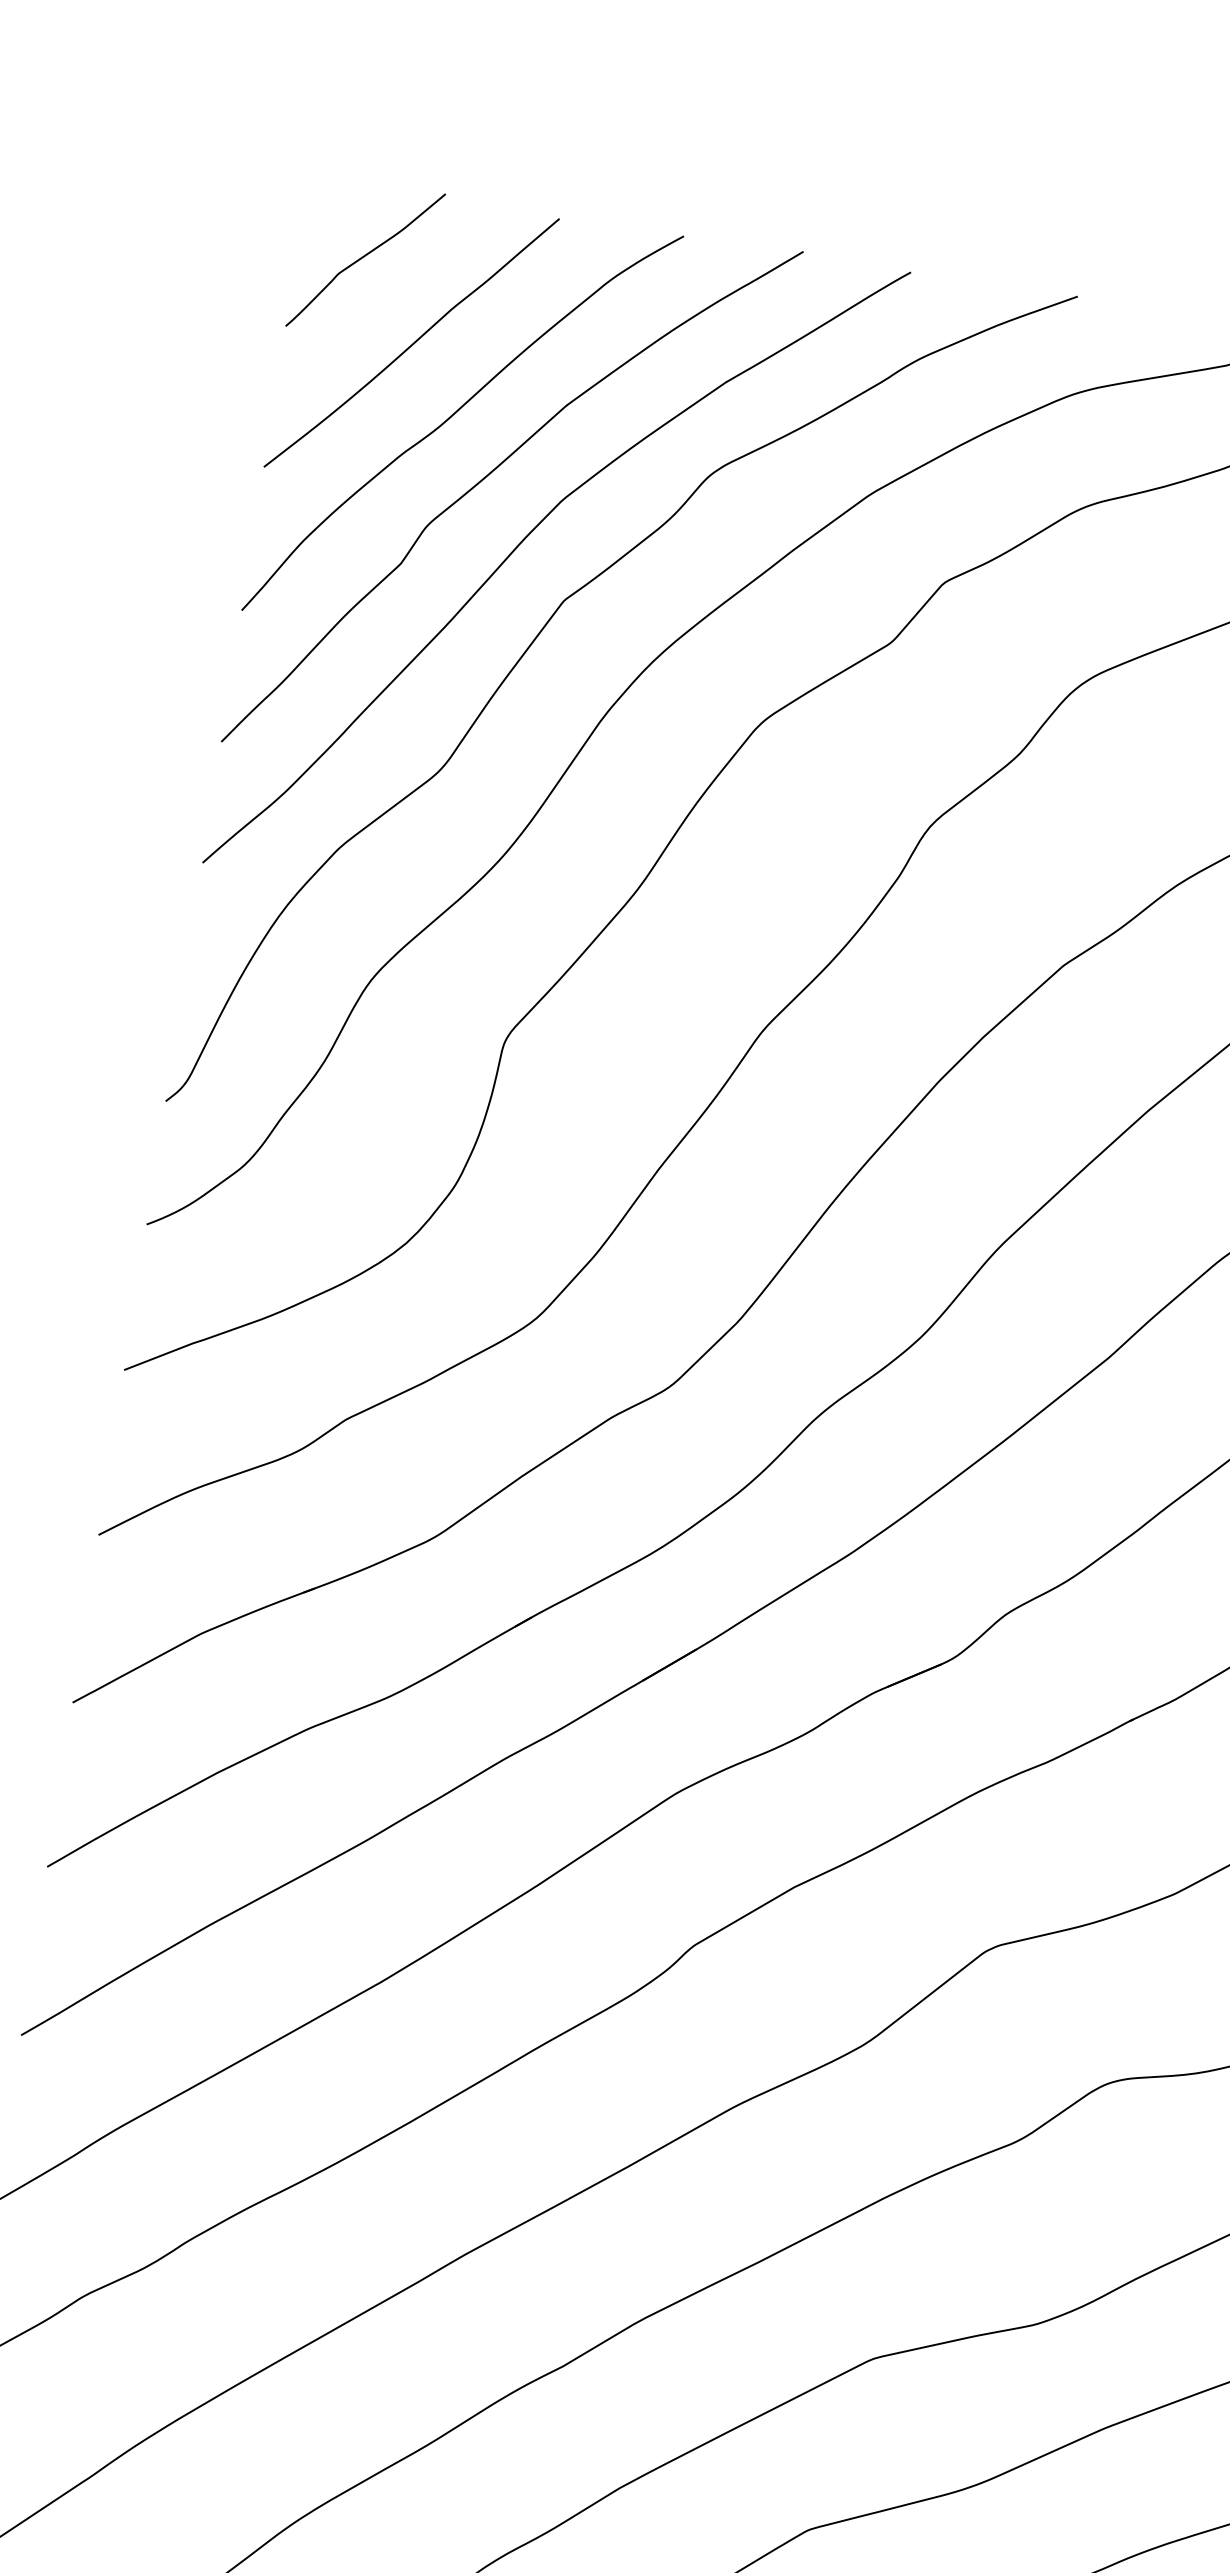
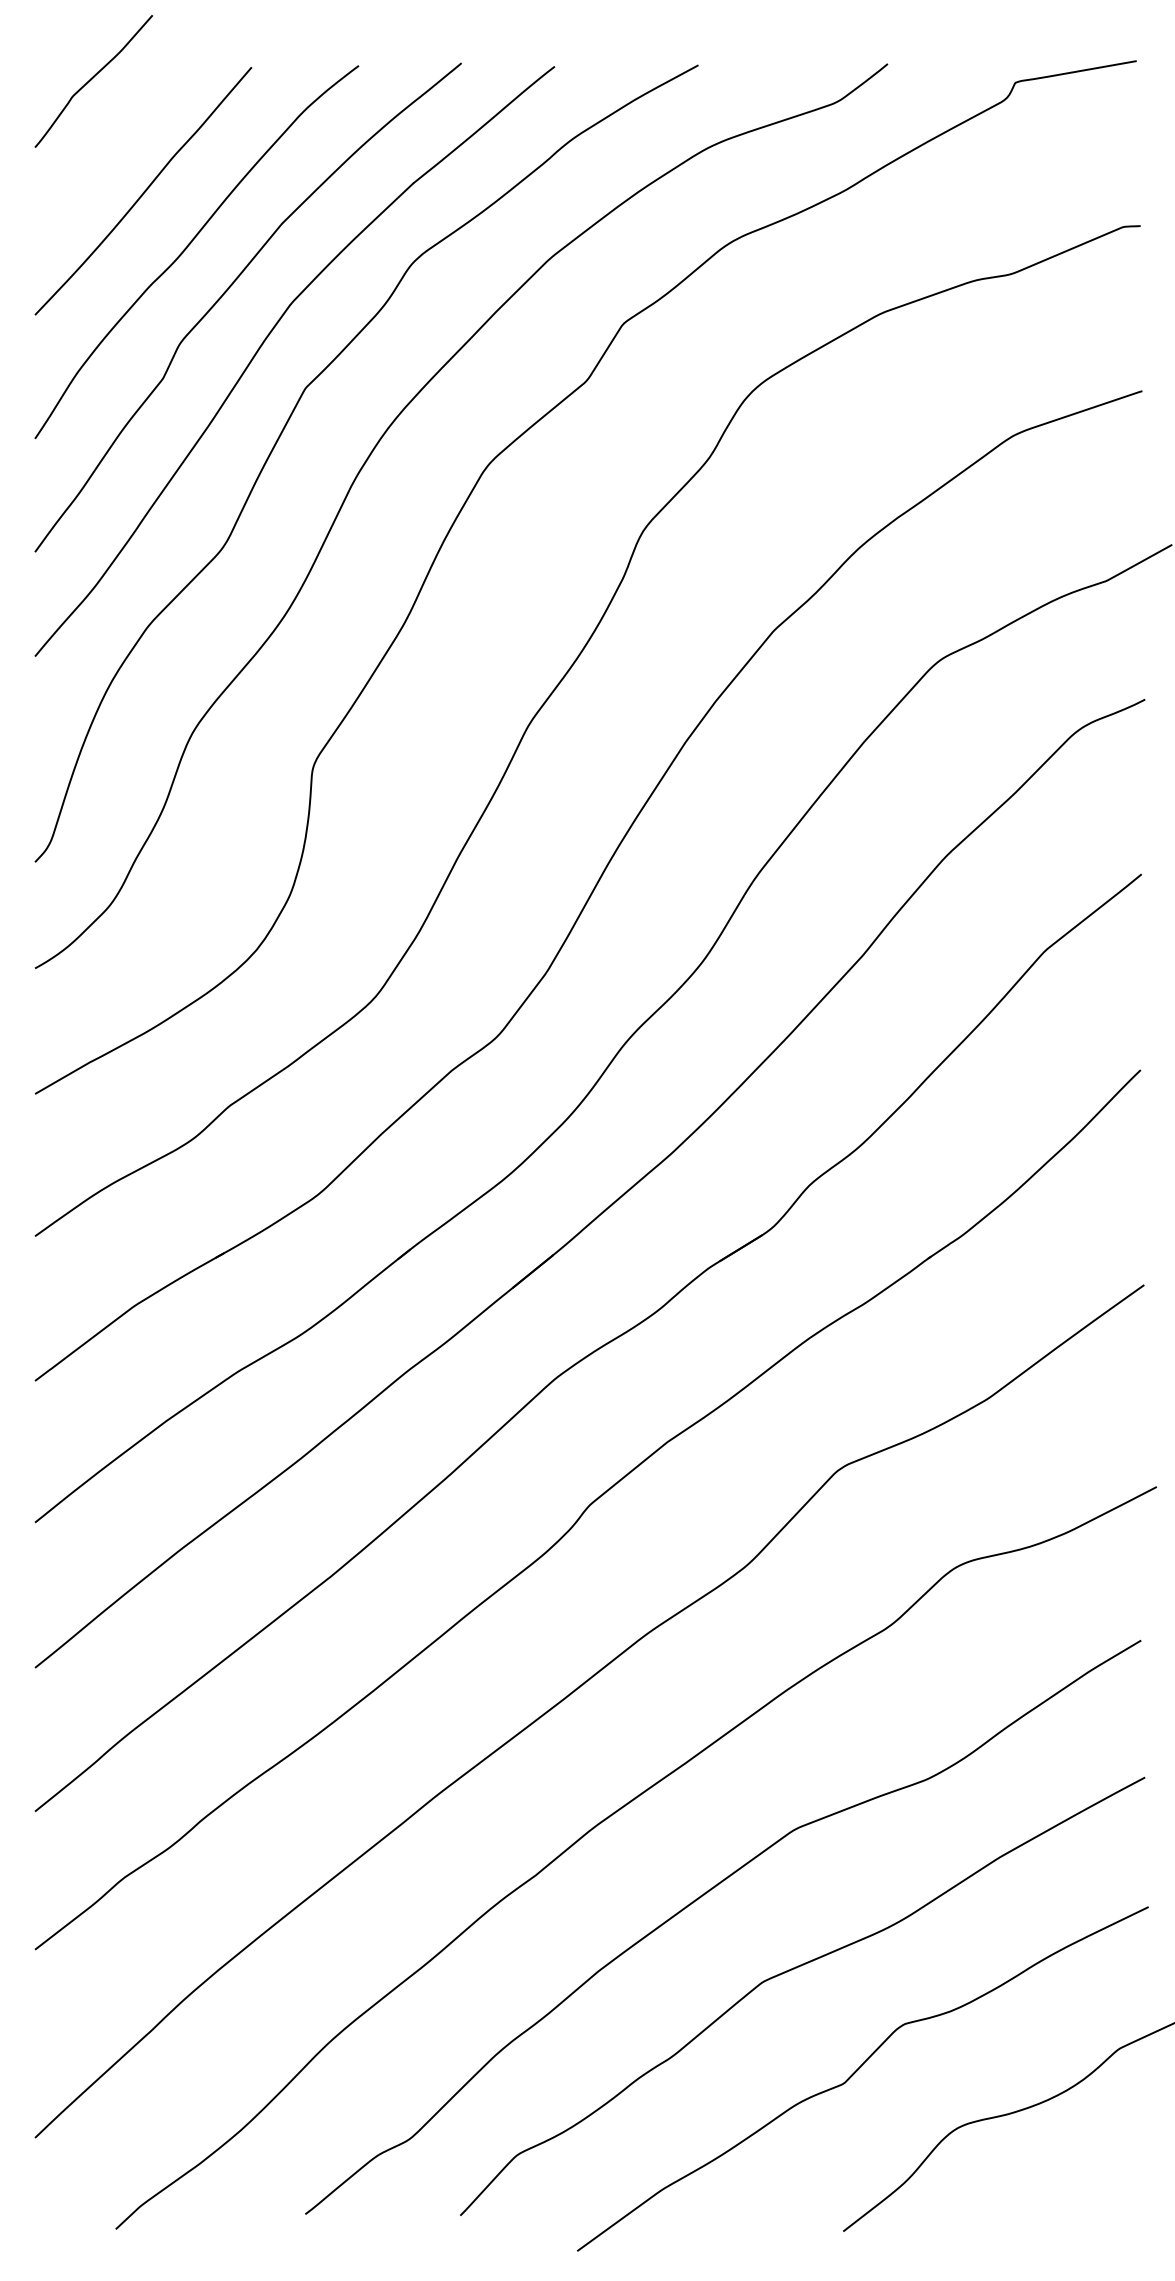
curve: (364, 257) -> (92, 79), moved

